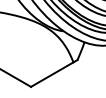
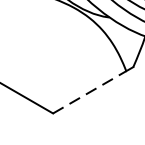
line: (52, 74) -> (90, 92), solid -> dashed

